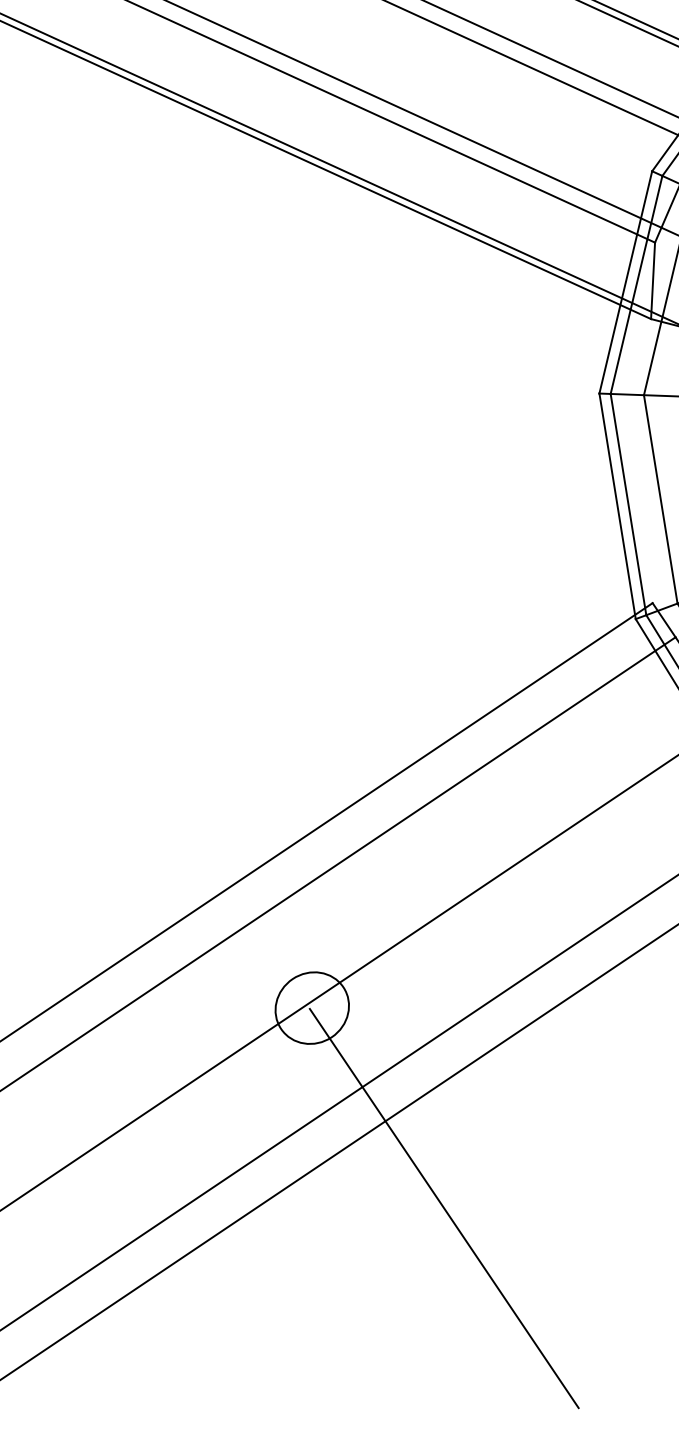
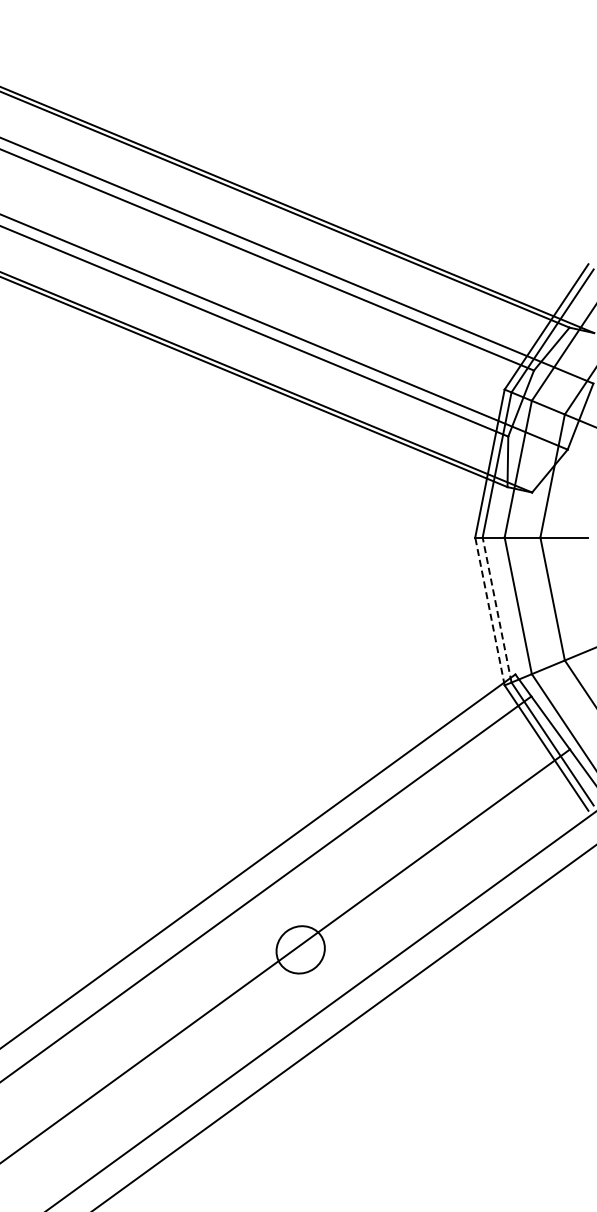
line: (616, 504) -> (489, 610), solid -> dashed
line: (629, 505) -> (497, 610), solid -> dashed
line: (444, 1207) -> (392, 1078), removed

